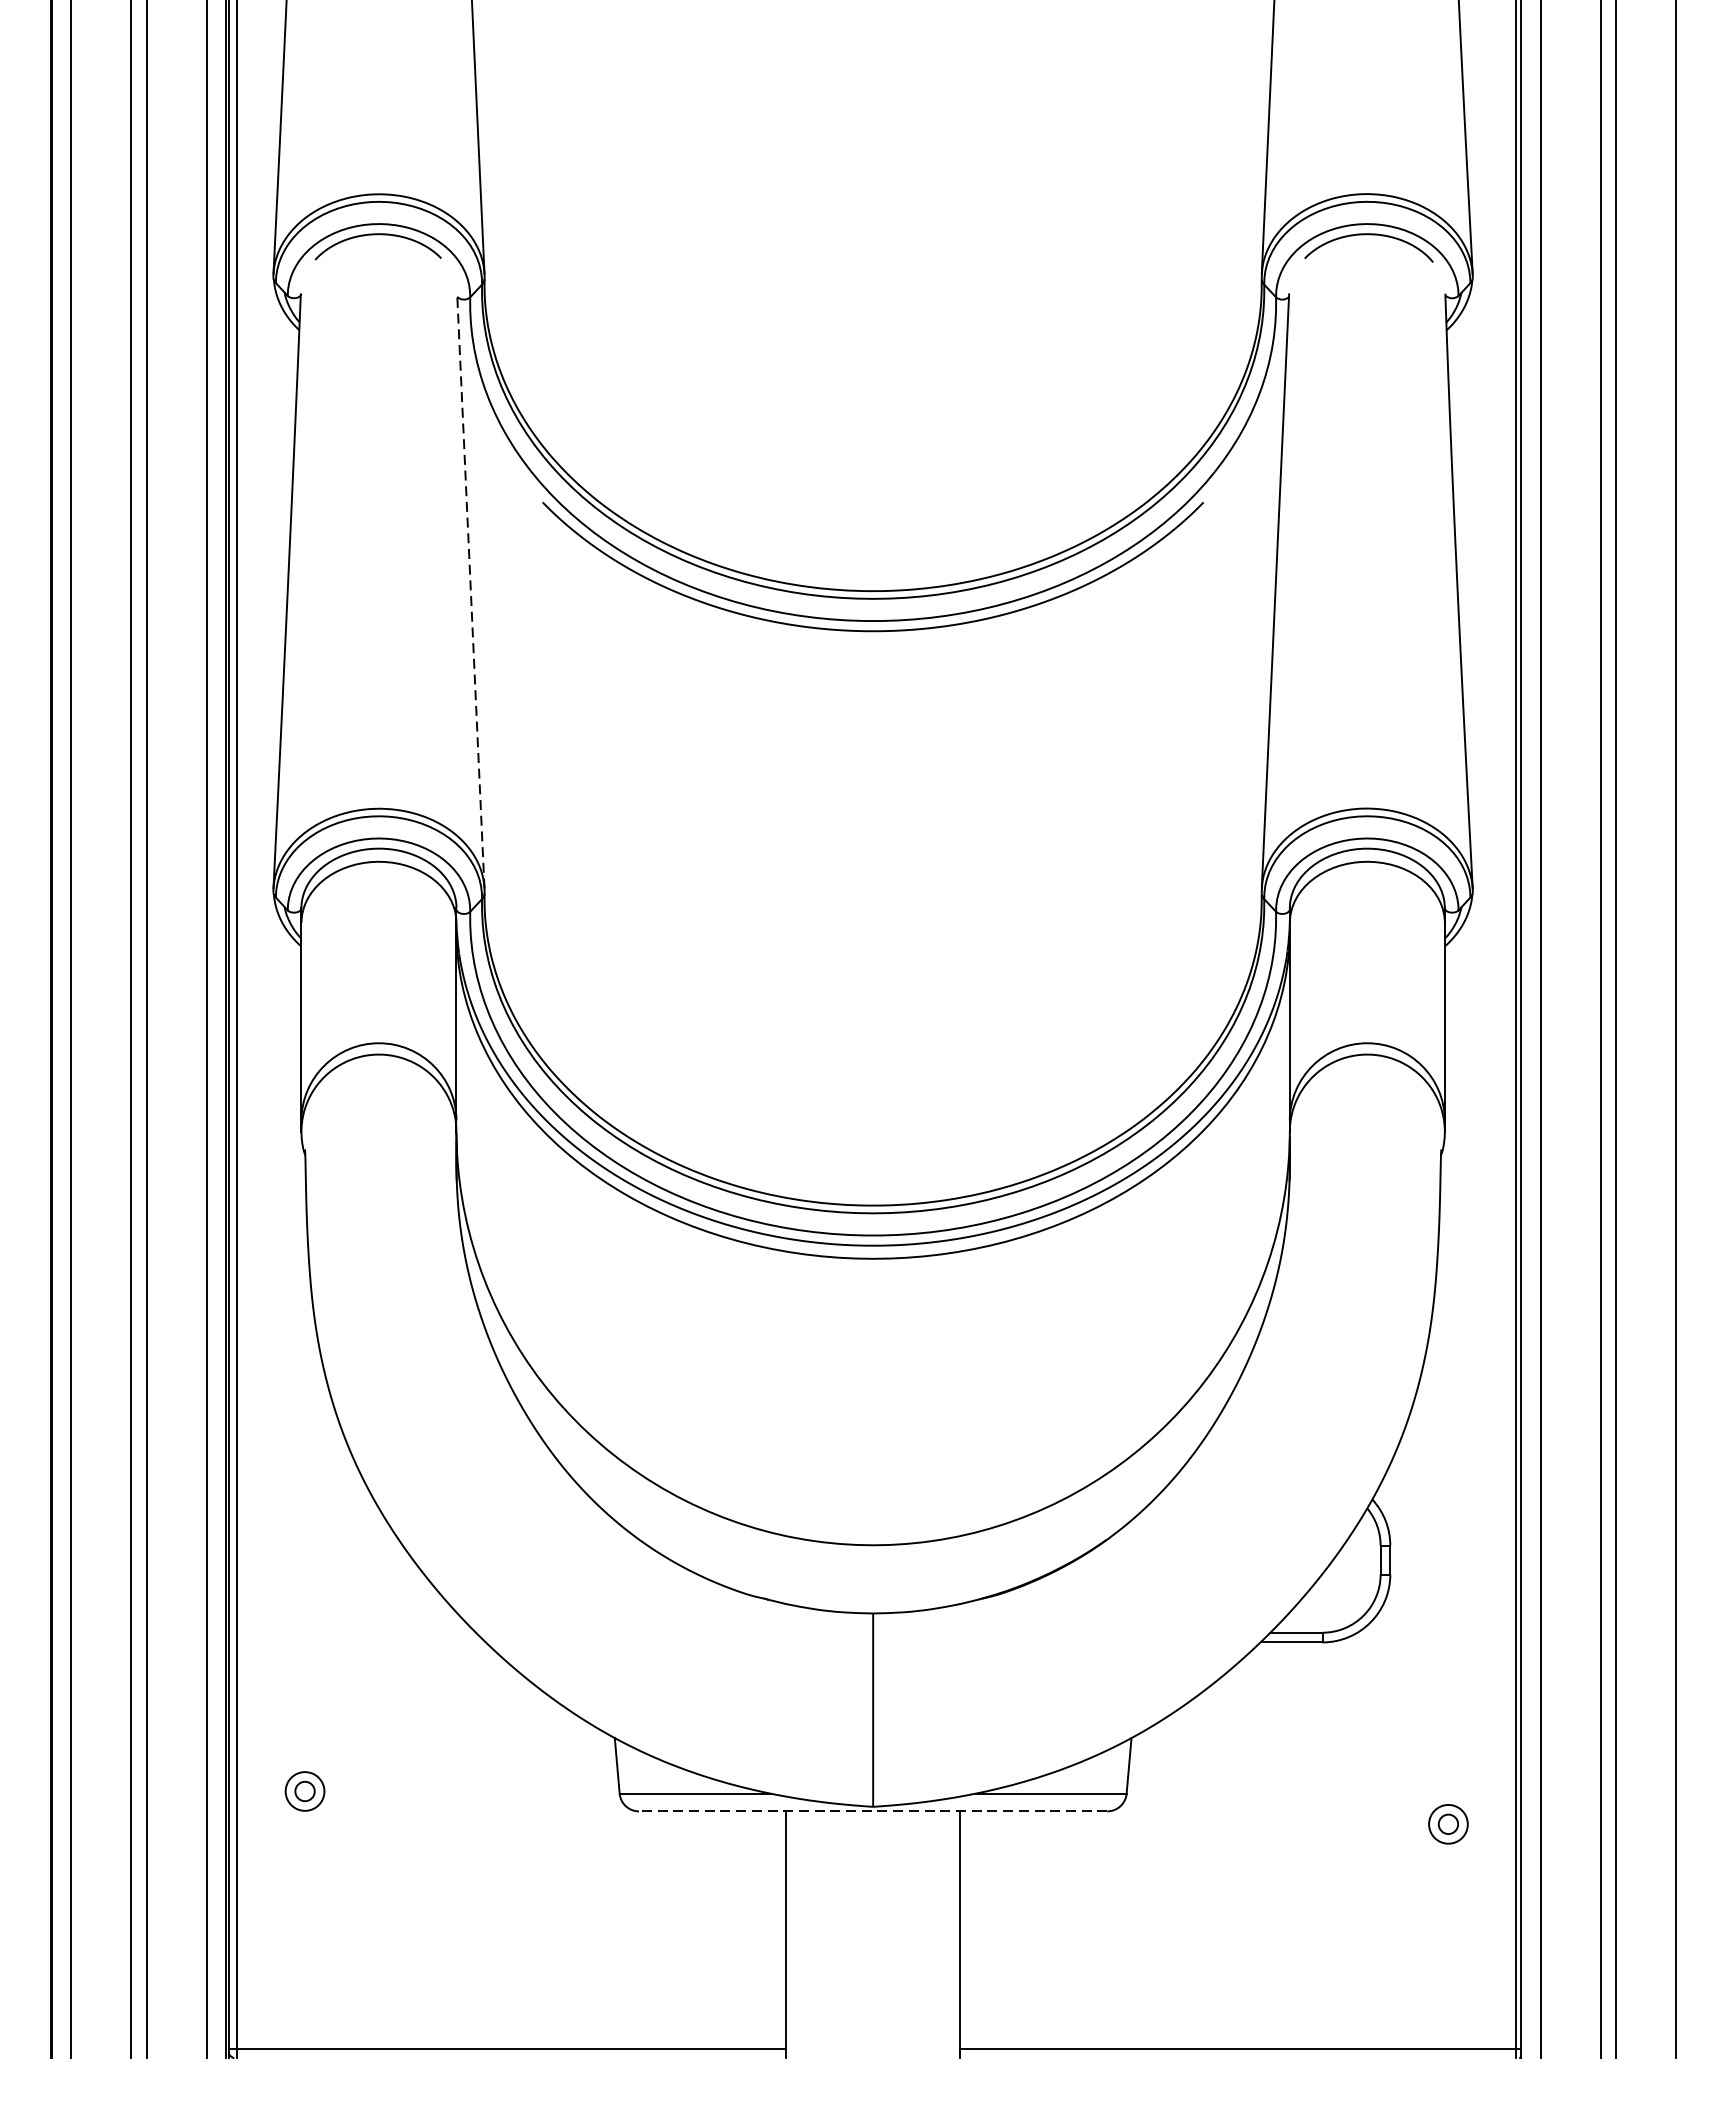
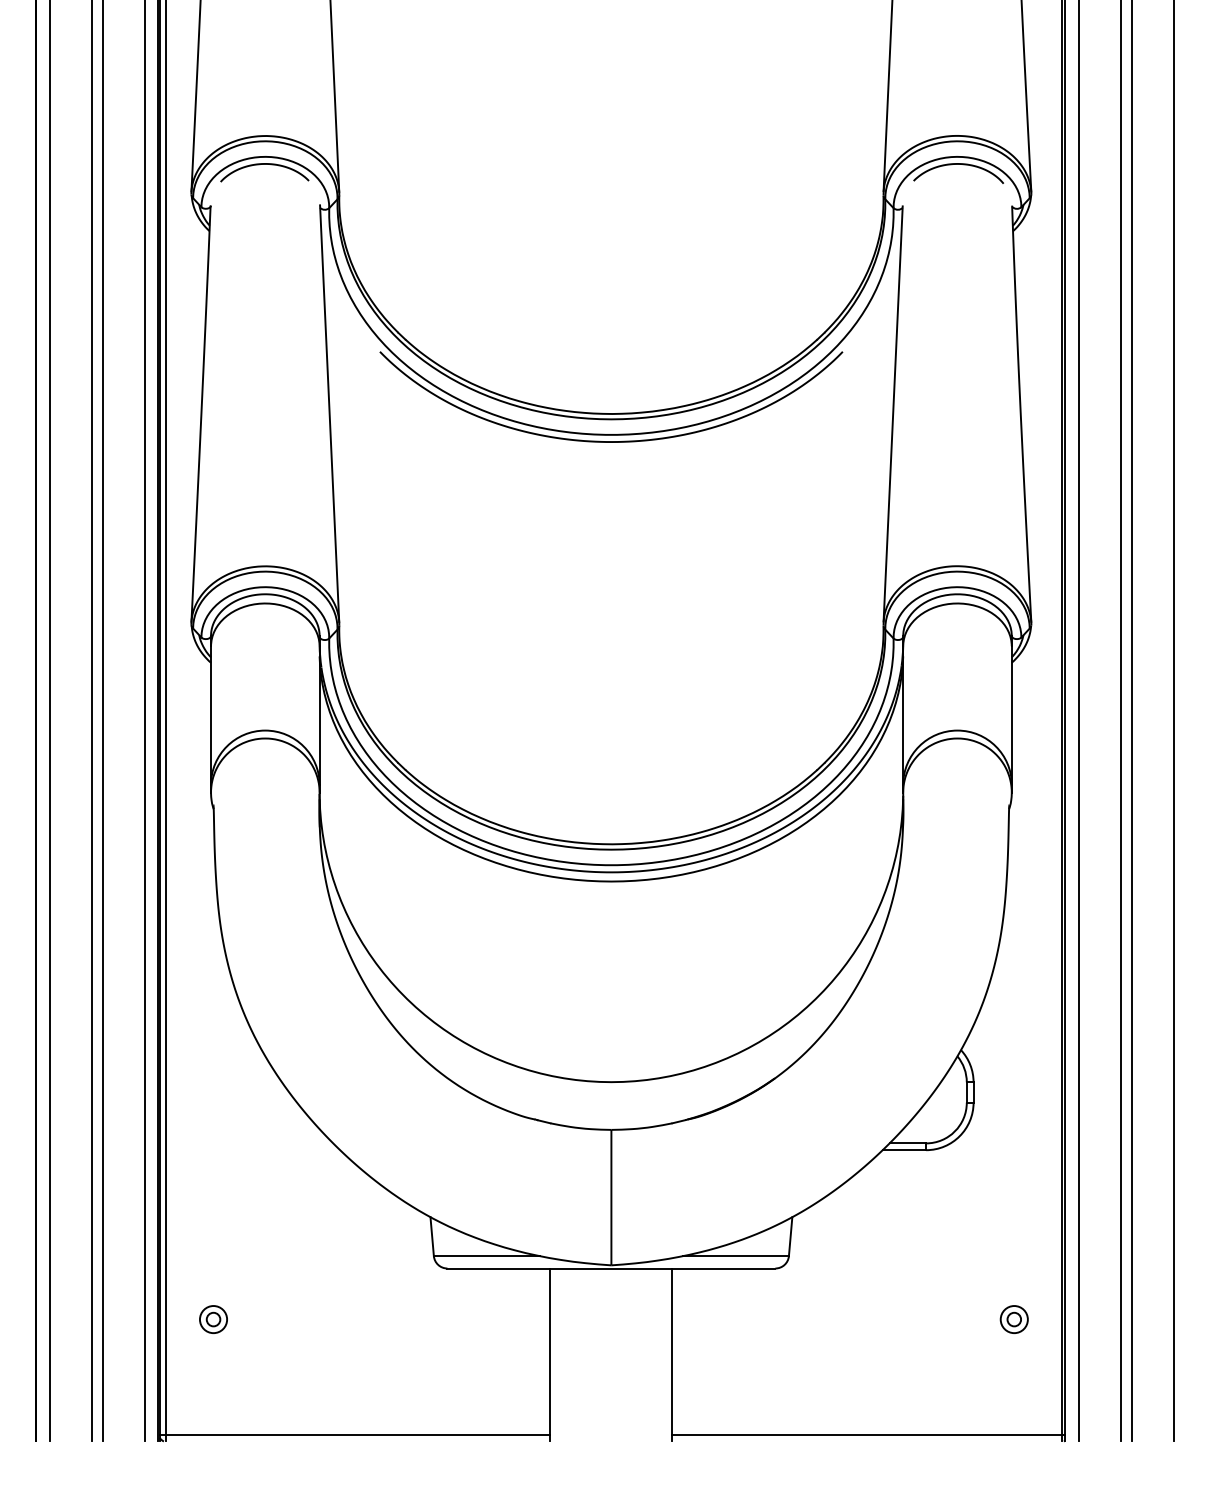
line: (470, 590) -> (329, 413), dashed -> solid
part: (304, 1791) -> (213, 1319), moved
line: (873, 1811) -> (611, 1268), dashed -> solid
part: (1447, 1824) -> (1013, 1319), moved

